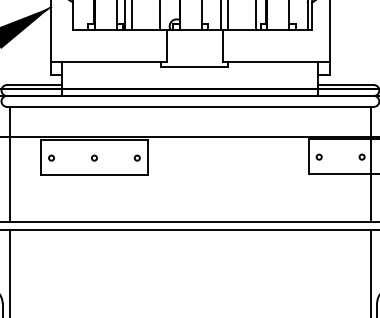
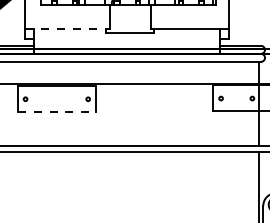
line: (109, 62) -> (67, 29), solid -> dashed
circle: (94, 157) -> (56, 98), removed
line: (94, 175) -> (56, 111), solid -> dashed

